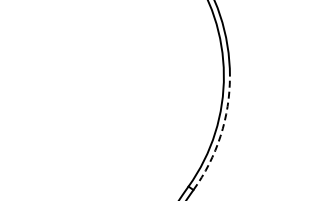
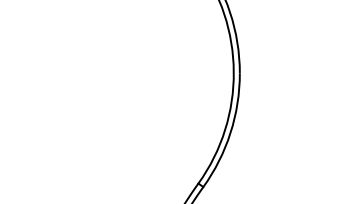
arc: (220, 136) -> (230, 133), dashed -> solid

